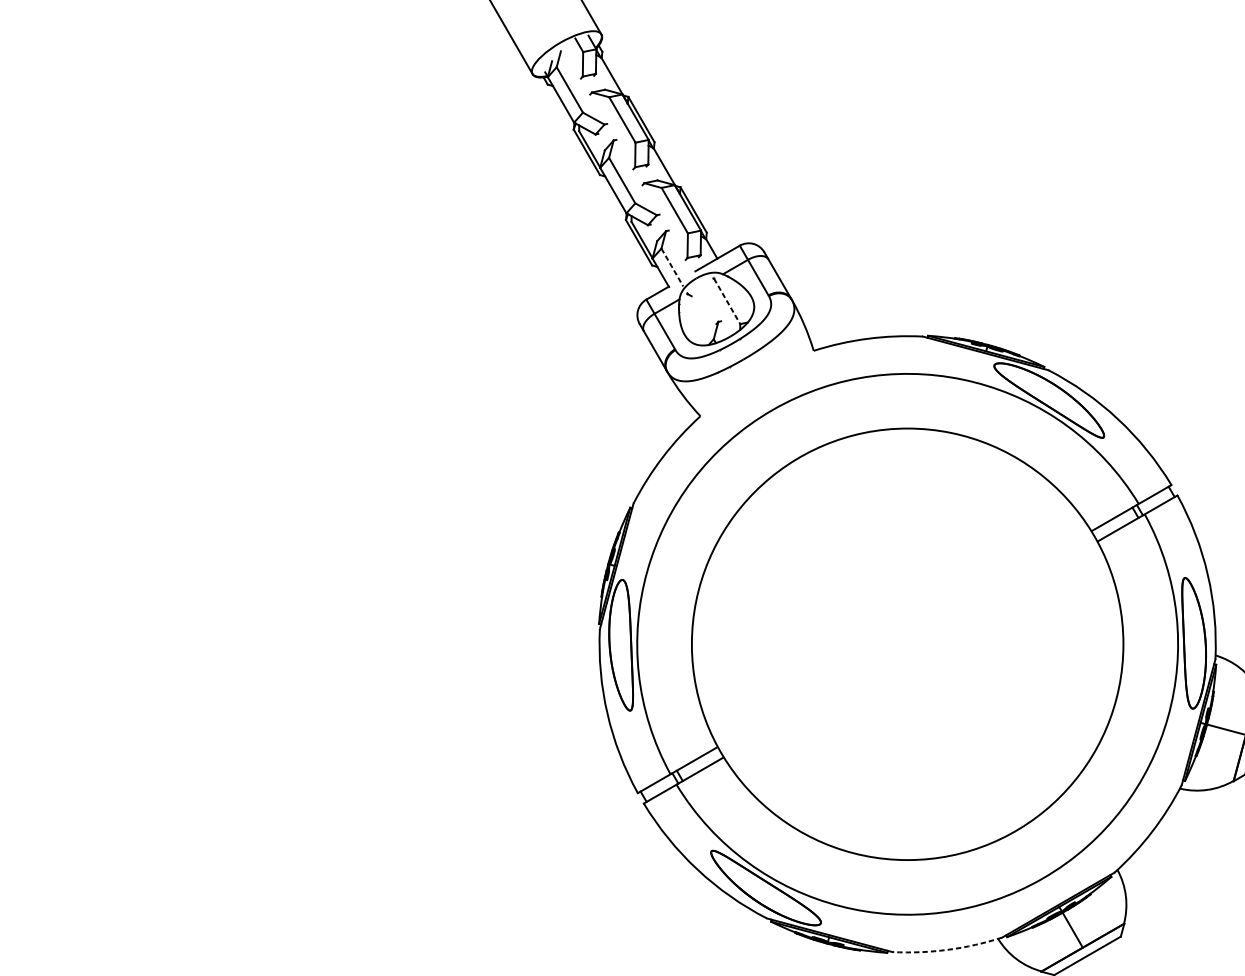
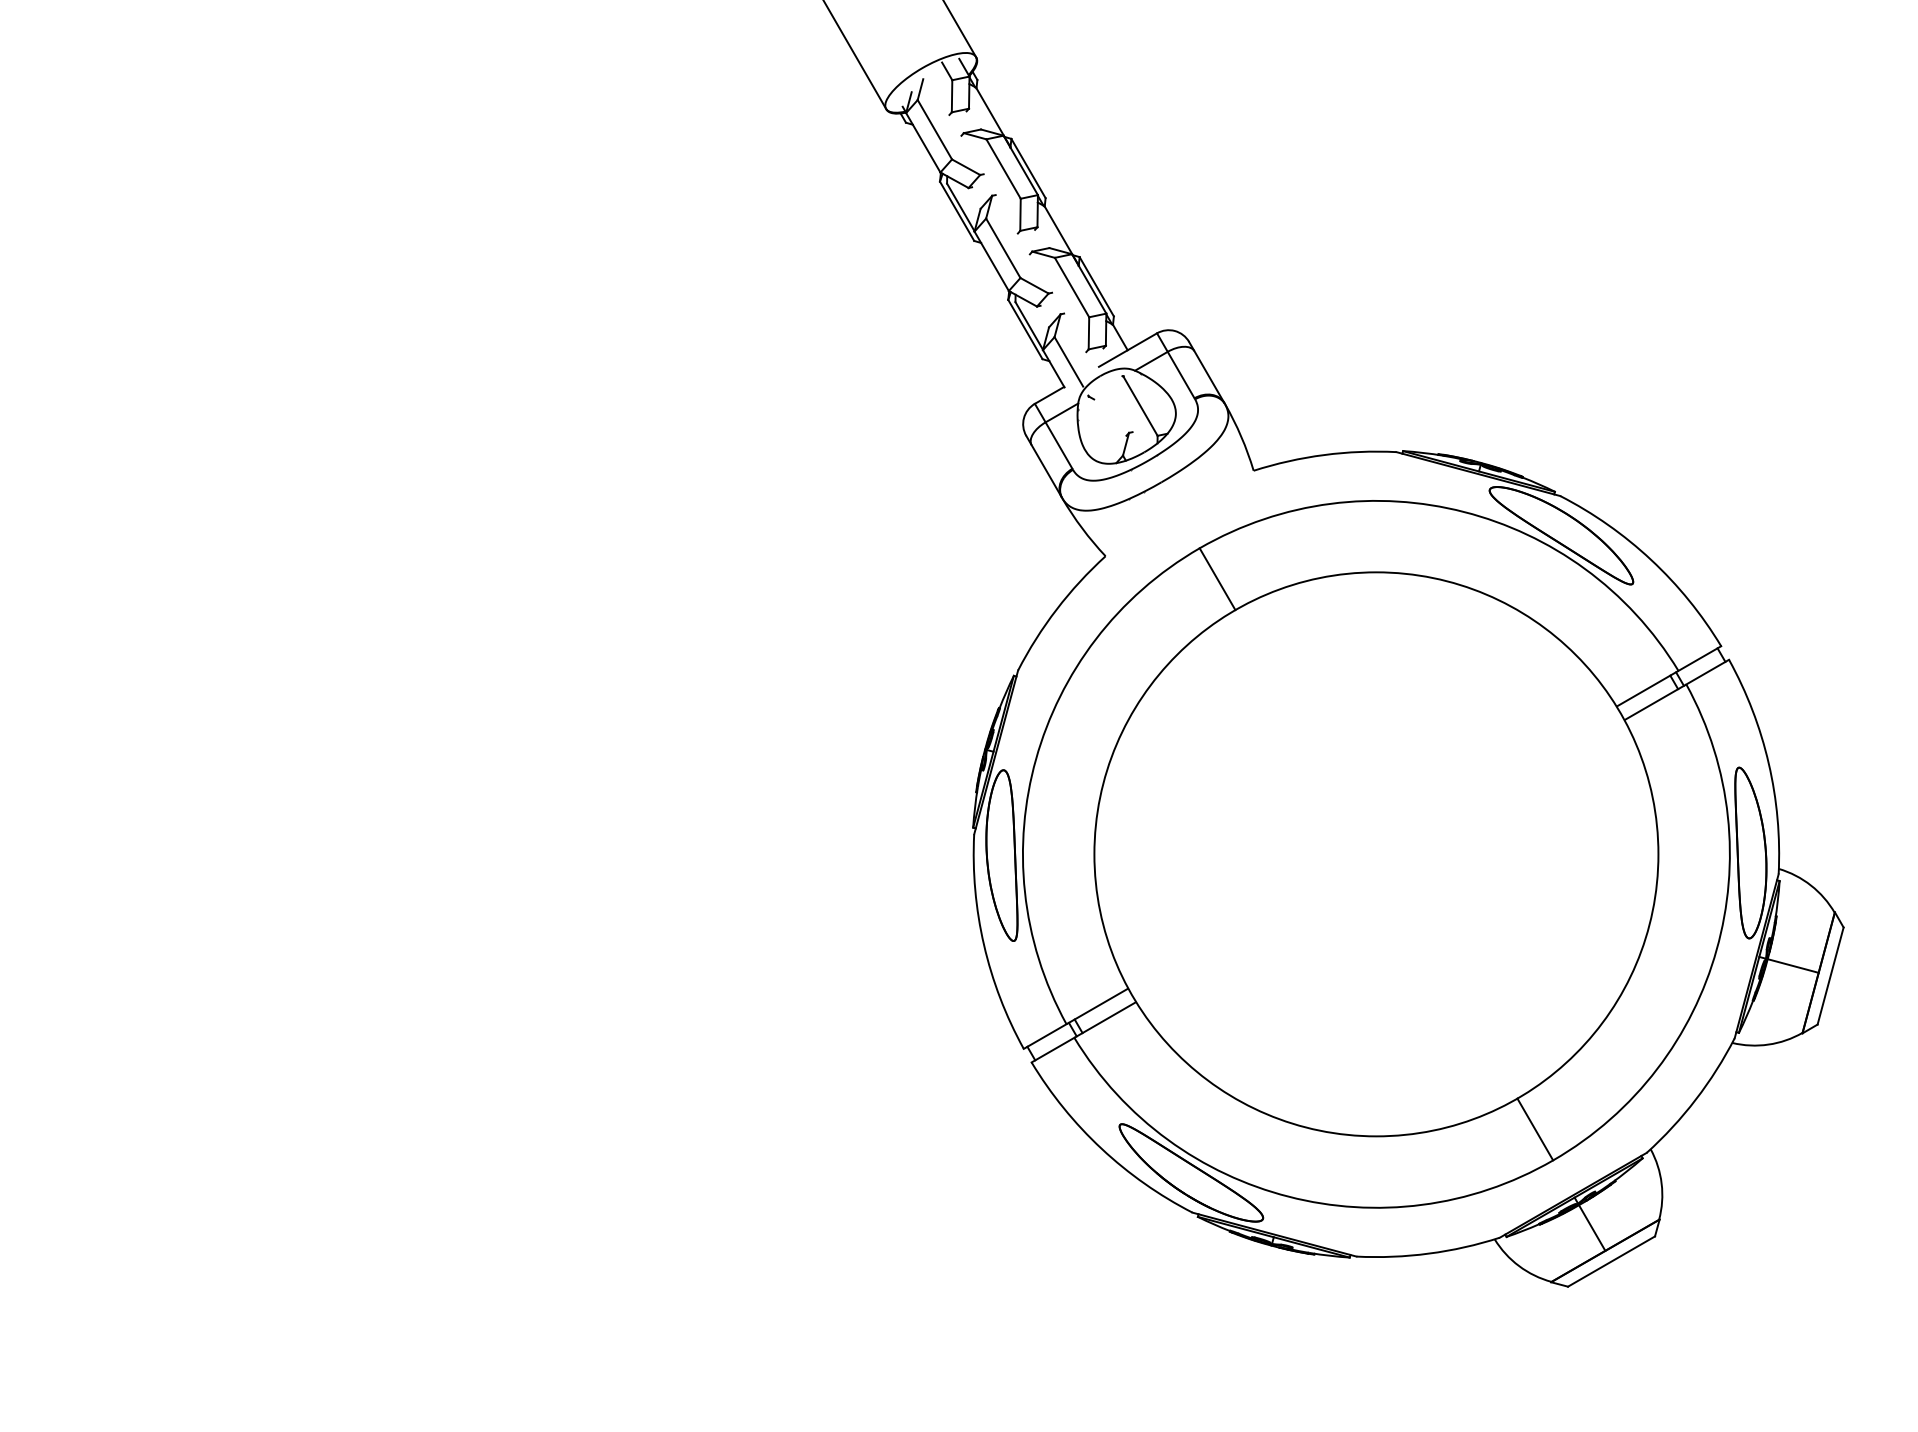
line: (672, 267) -> (1068, 361), dashed -> solid
line: (727, 301) -> (1140, 406), dashed -> solid
line: (786, 434) -> (1217, 579), added
line: (1029, 854) -> (1535, 1129), added
arc: (947, 949) -> (1428, 1253), dashed -> solid

